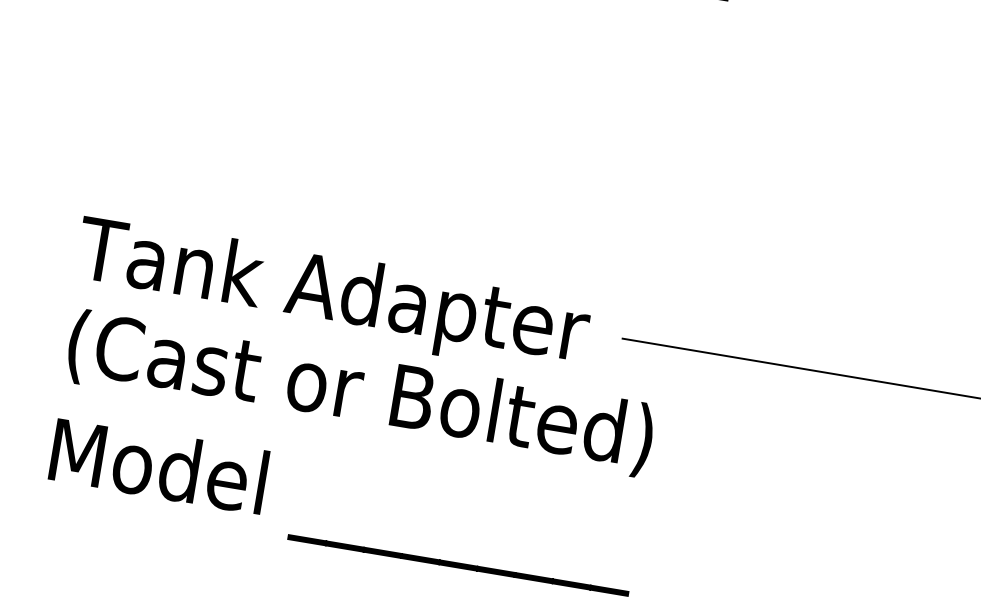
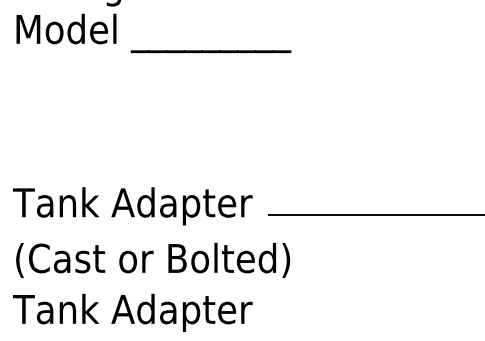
text: (331, 296) -> (132, 206), moved
text: (340, 505) -> (152, 313), Model _________ -> Tank Adapter

